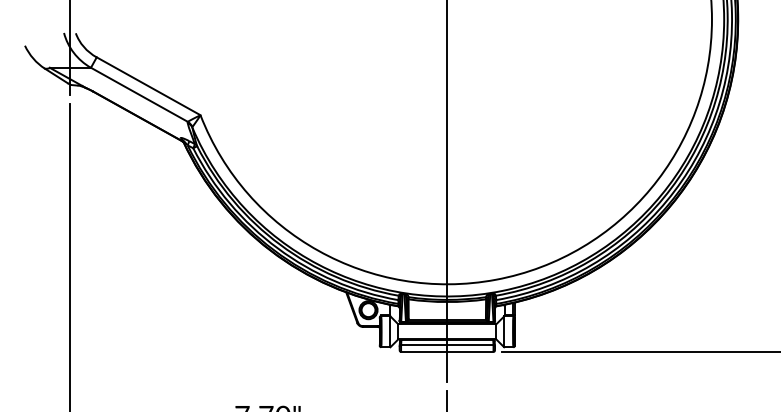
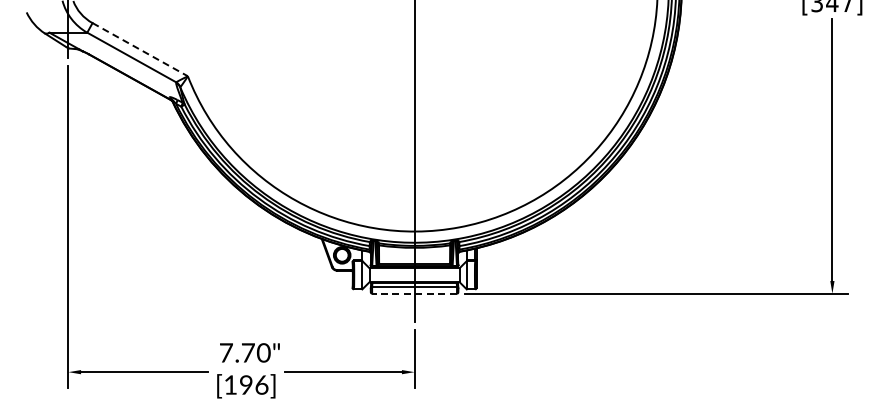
line: (148, 86) -> (140, 49), solid -> dashed
line: (447, 351) -> (414, 293), solid -> dashed

